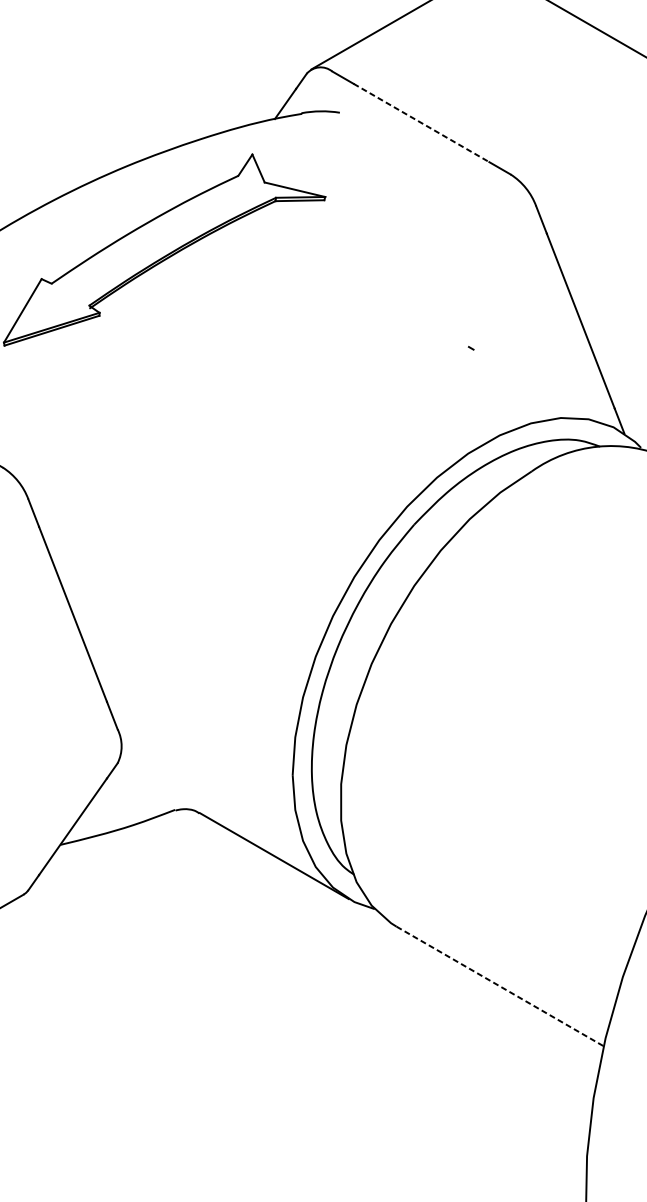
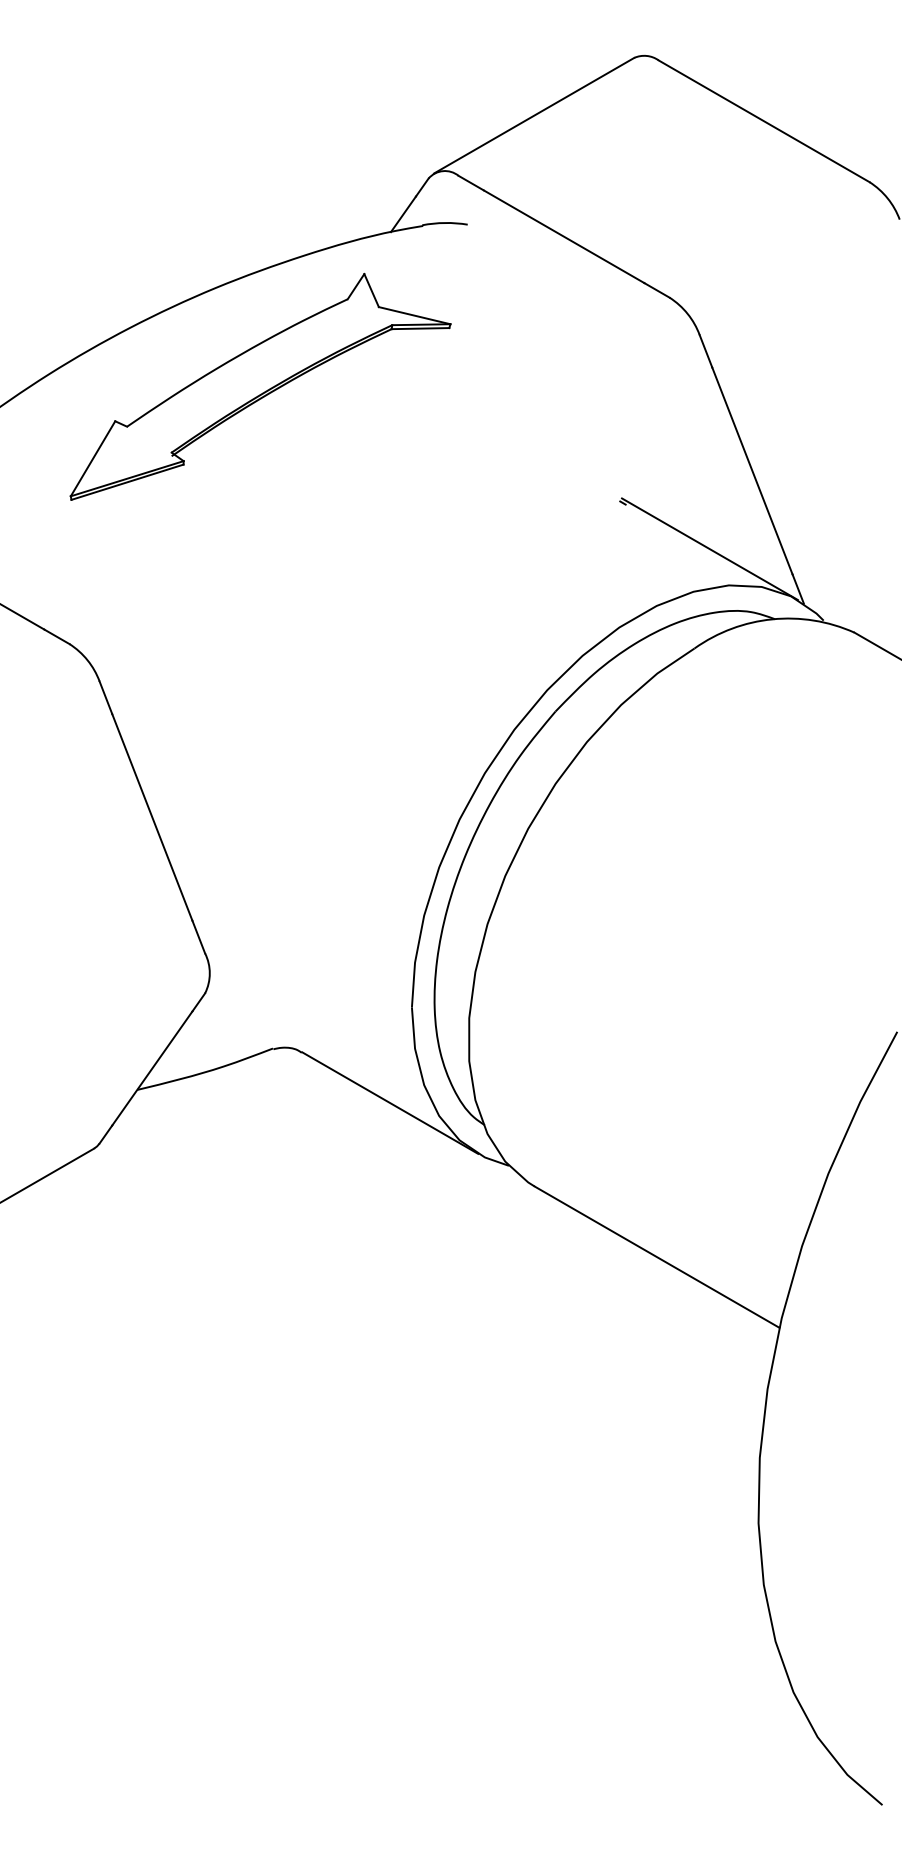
line: (421, 122) -> (564, 236), dashed -> solid
line: (544, 387) -> (709, 549), added
line: (500, 986) -> (657, 1257), dashed -> solid

